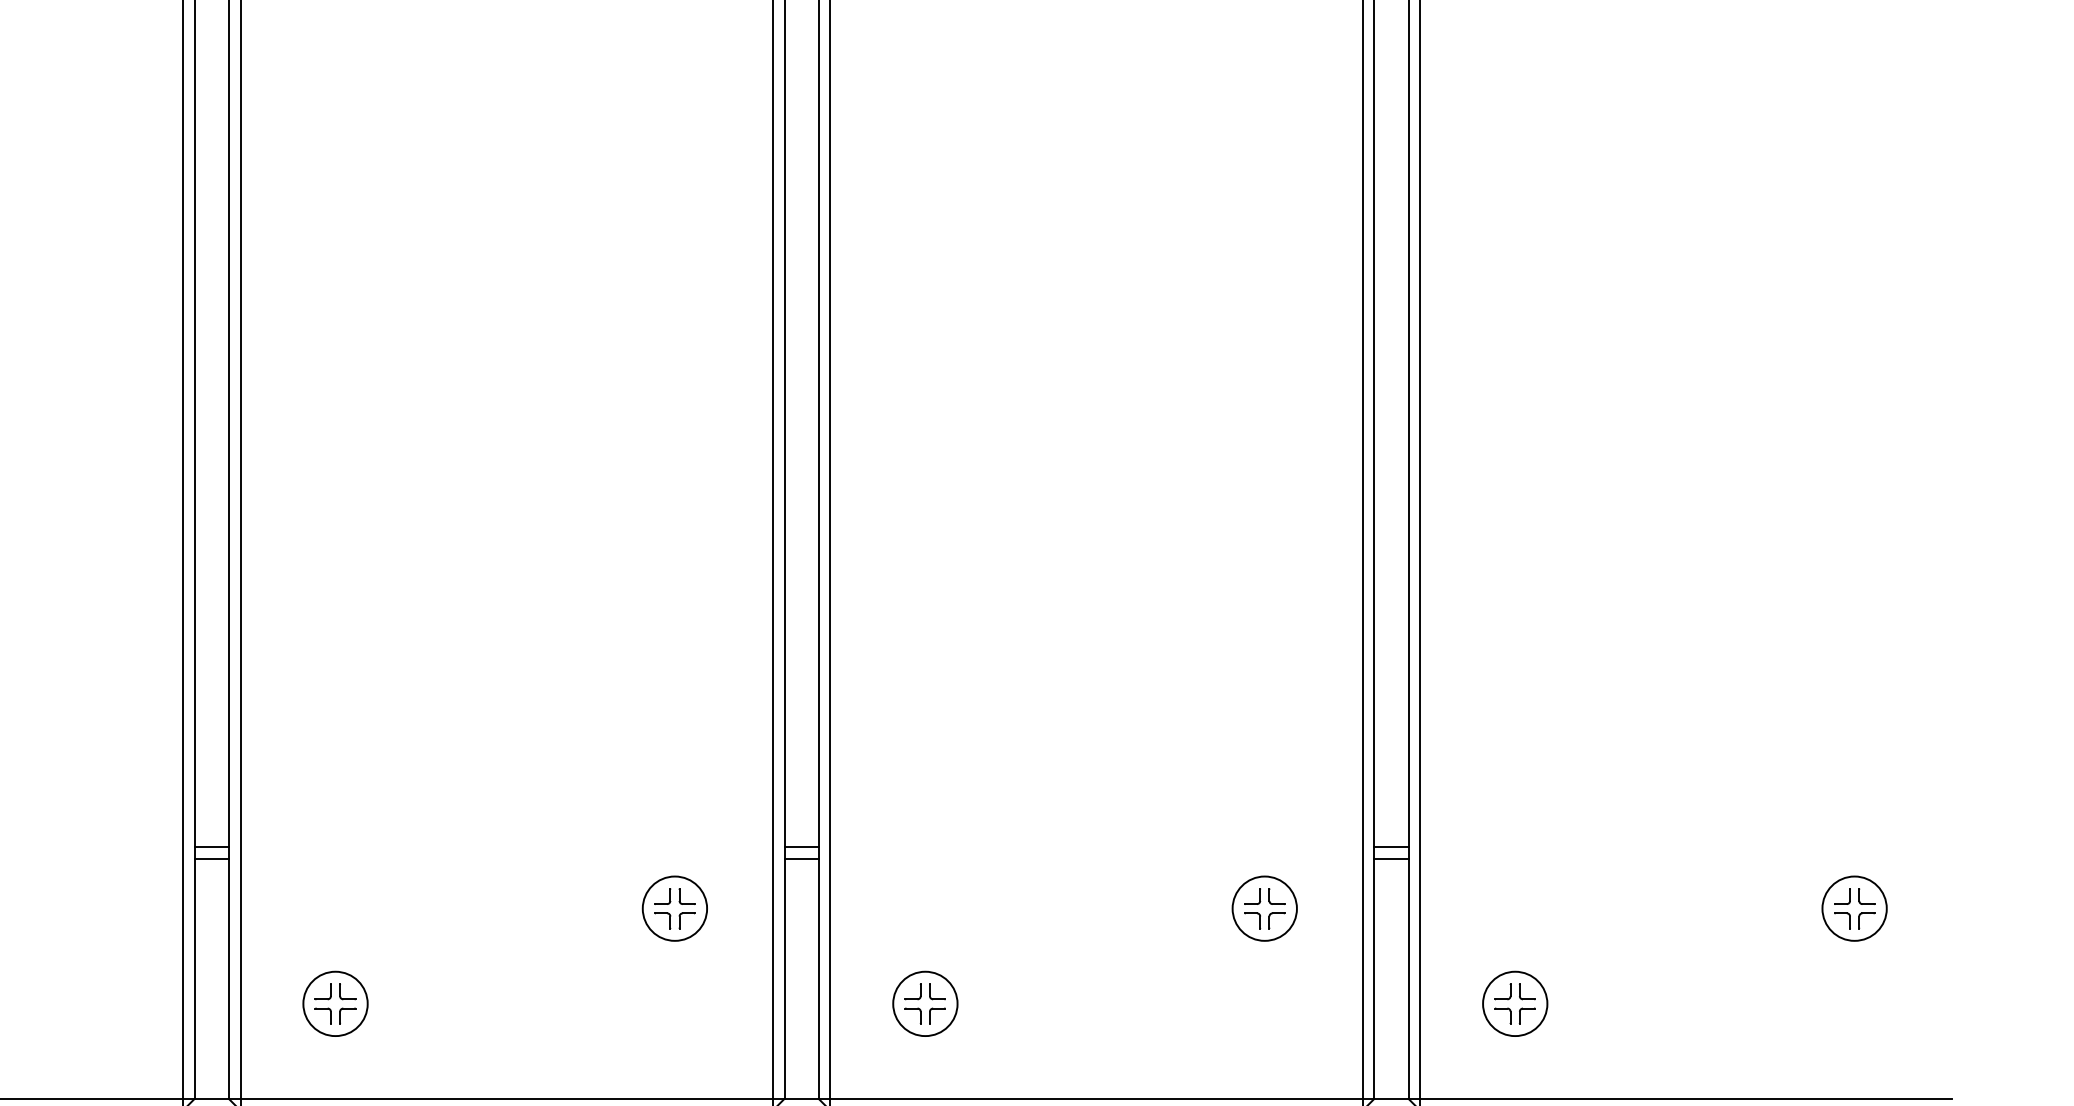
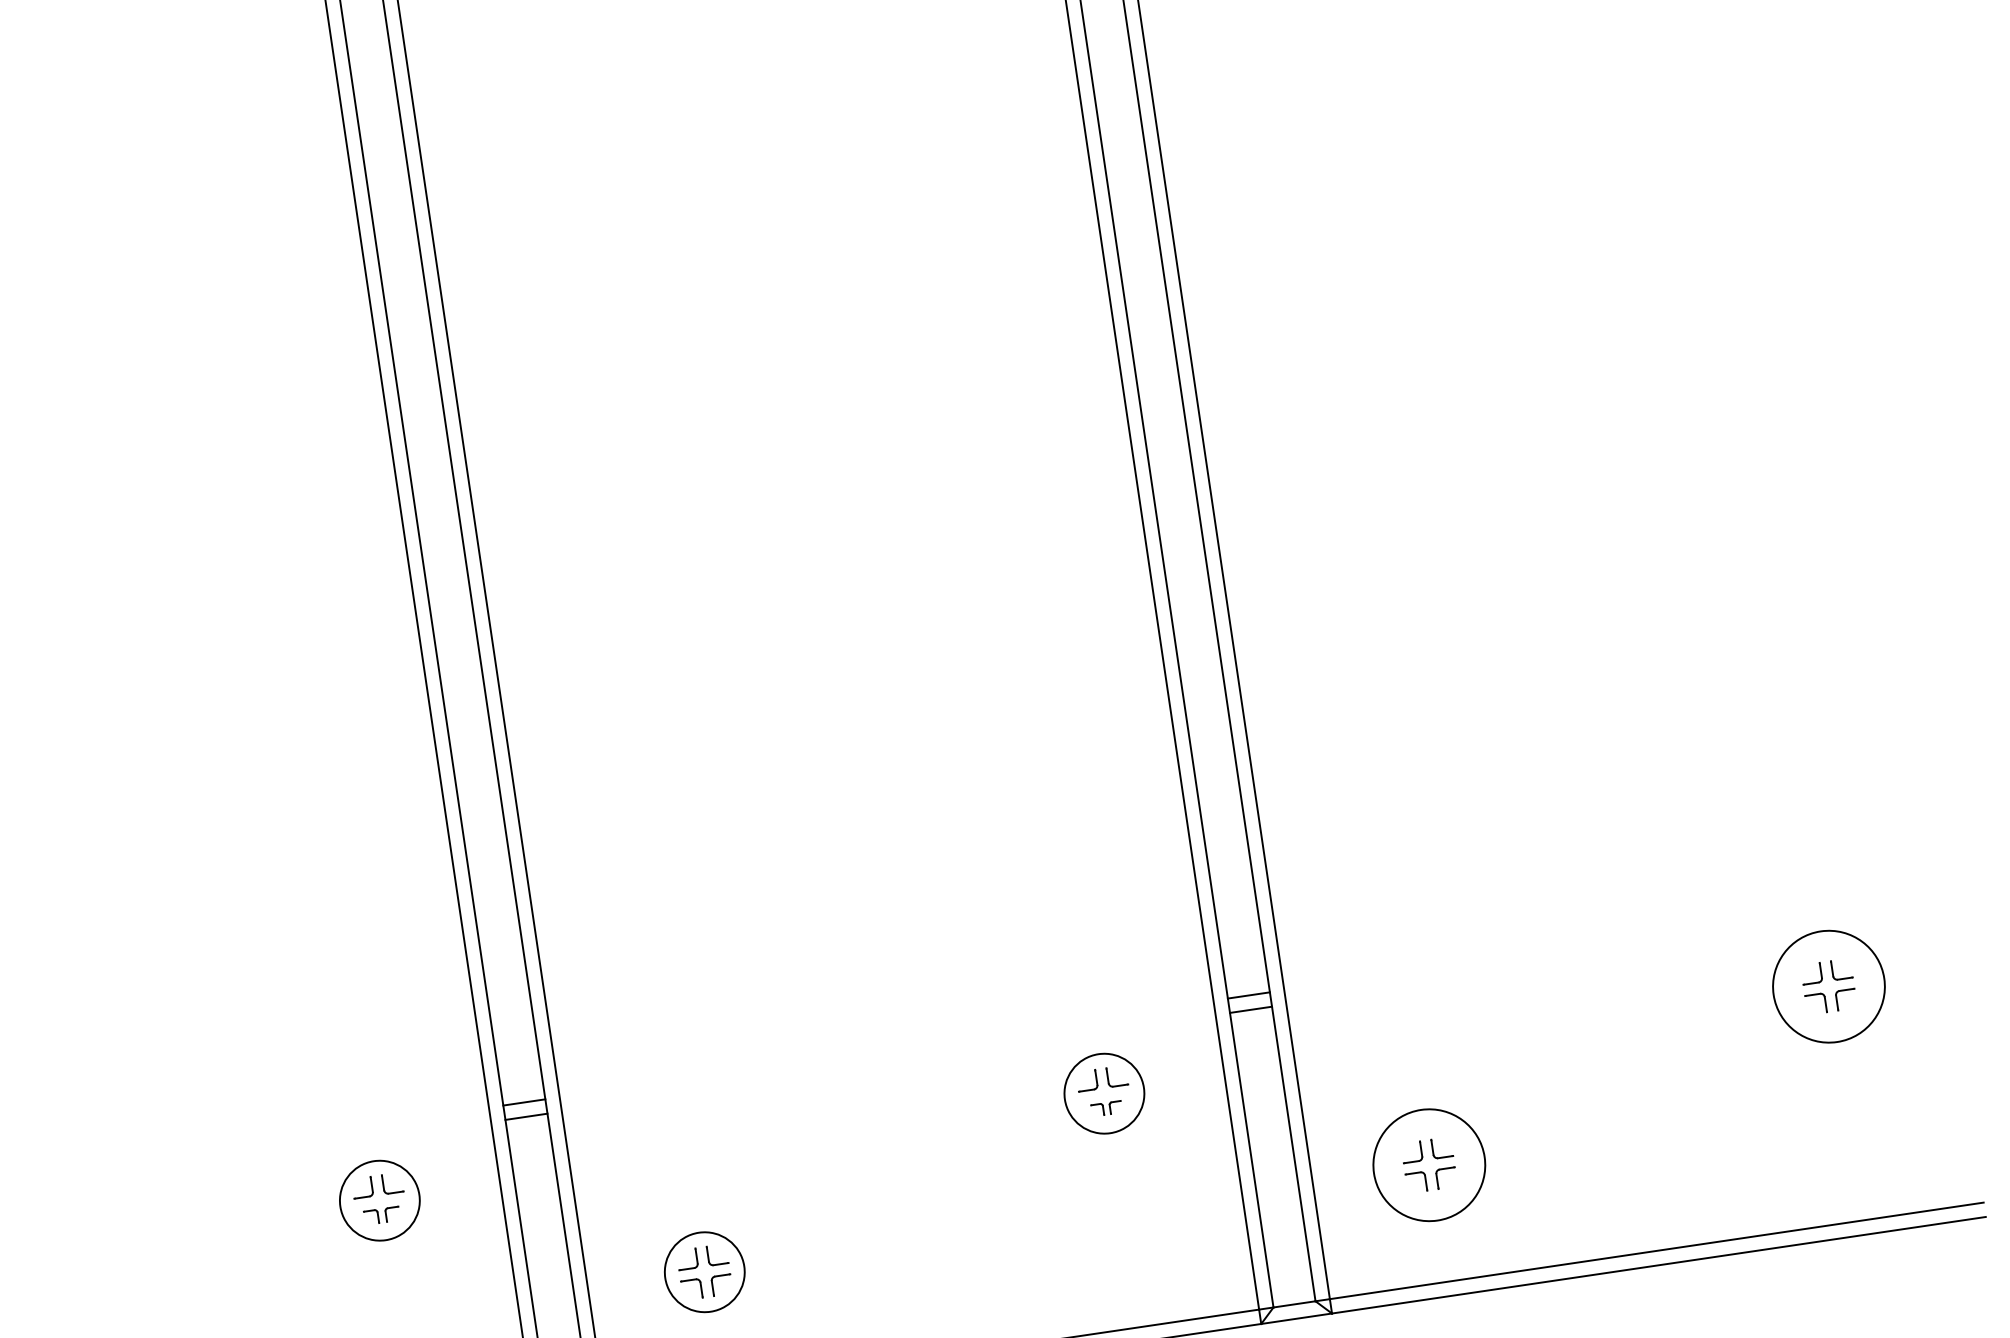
circle: (1854, 908) -> (1828, 986), size x1.4
part: (674, 920) -> (381, 1215), size x0.7
part: (1264, 920) -> (1106, 1108), size x0.6
circle: (1515, 1003) -> (1429, 1164), size x1.4

